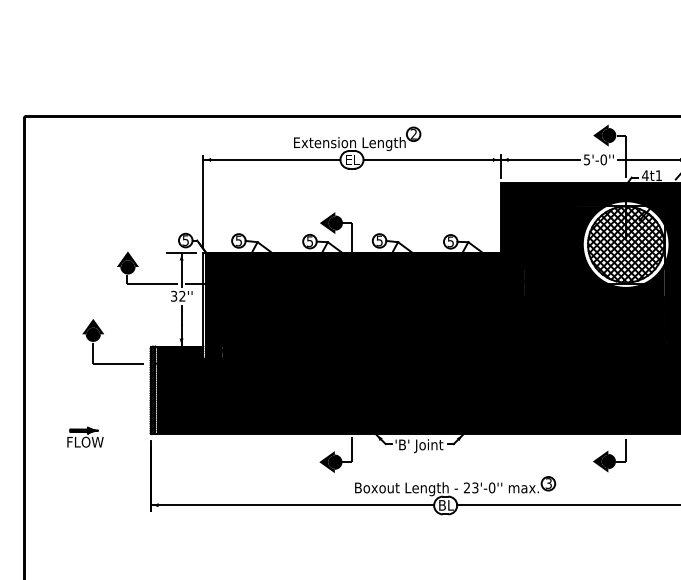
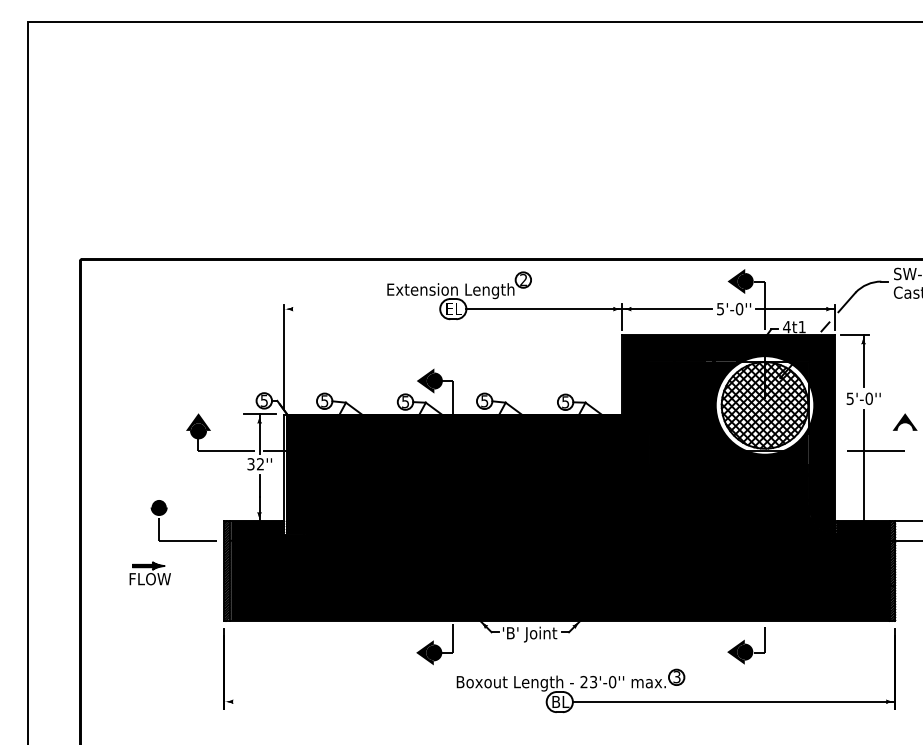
line: (272, 160) -> (362, 309), removed
fill: (92, 326) -> (158, 498), removed
part: (84, 437) -> (149, 573), moved
line: (292, 504) -> (385, 701), removed

